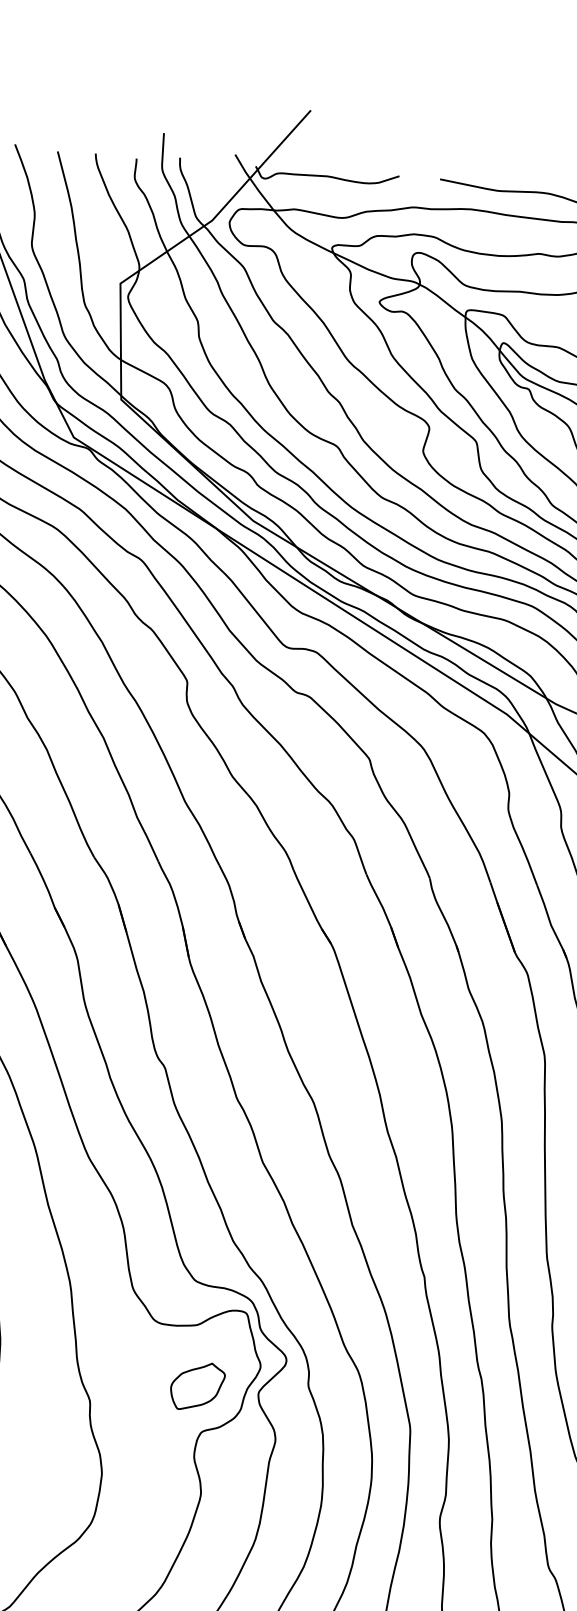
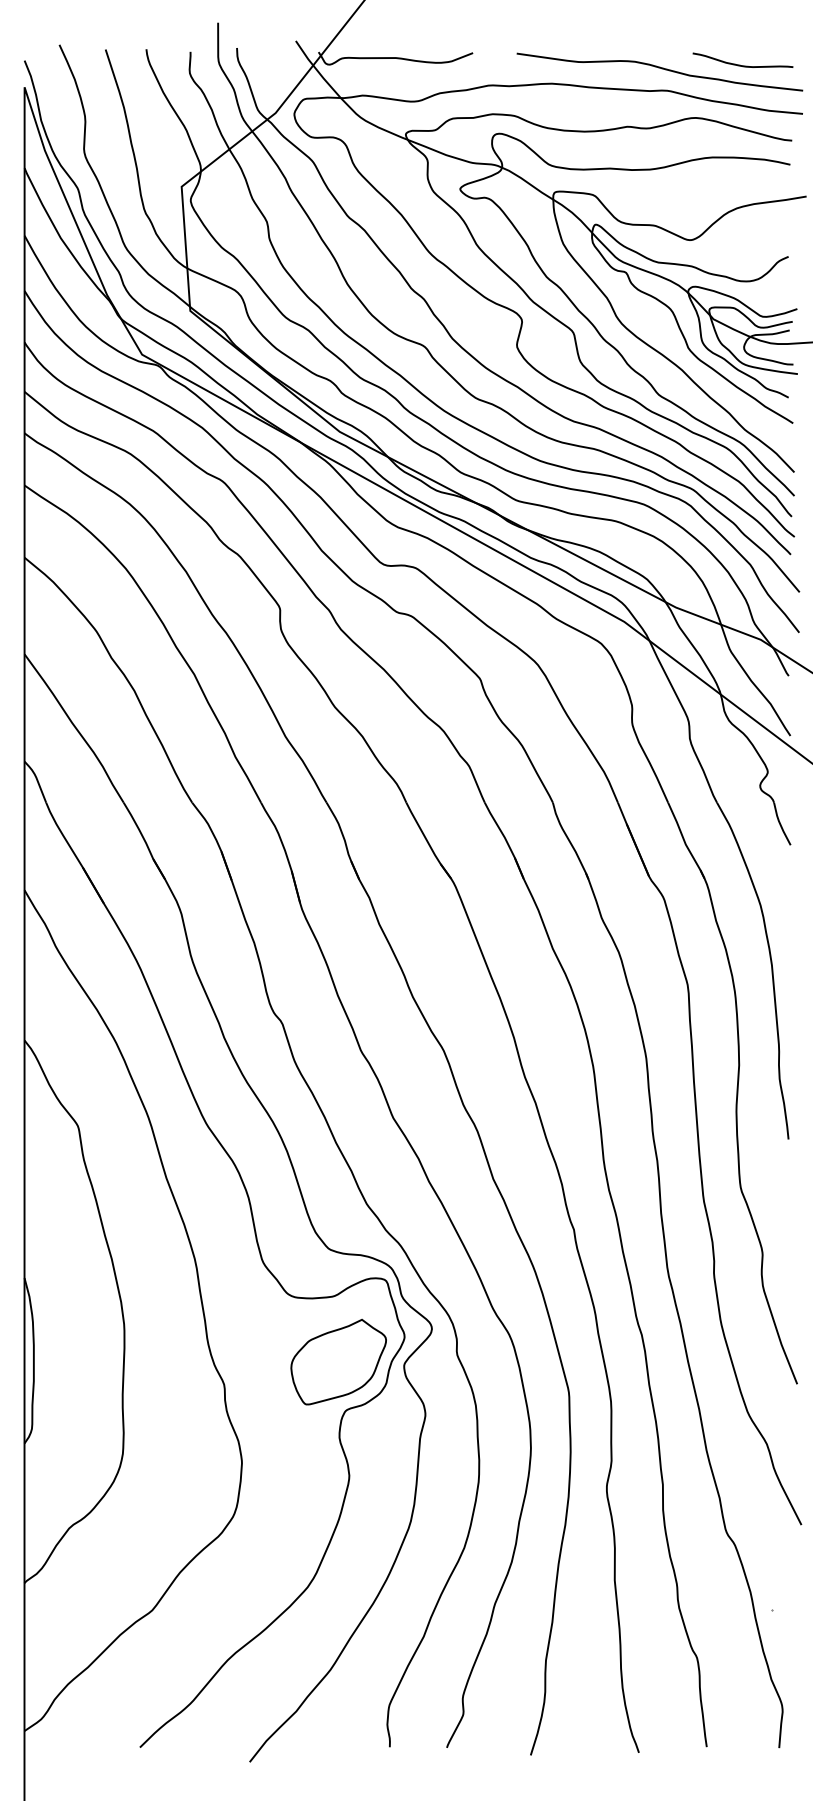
part: (197, 1385) -> (338, 1361), size x1.67

